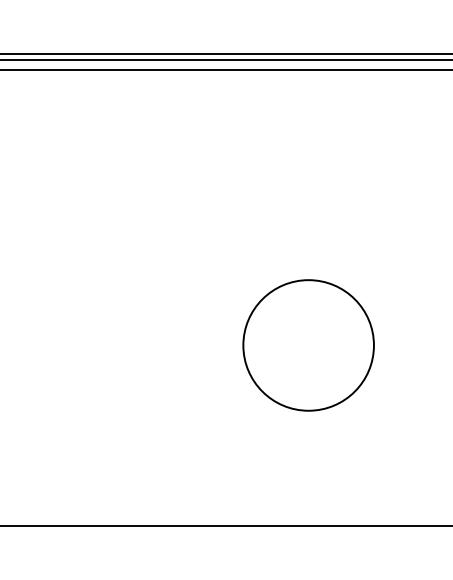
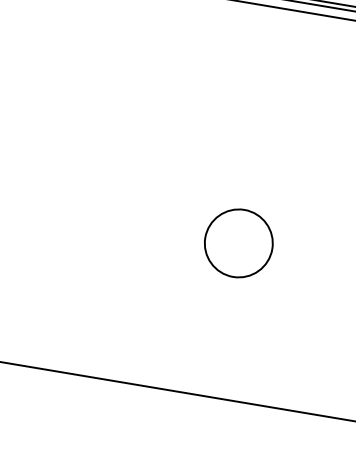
circle: (308, 345) -> (238, 243), size x0.6

